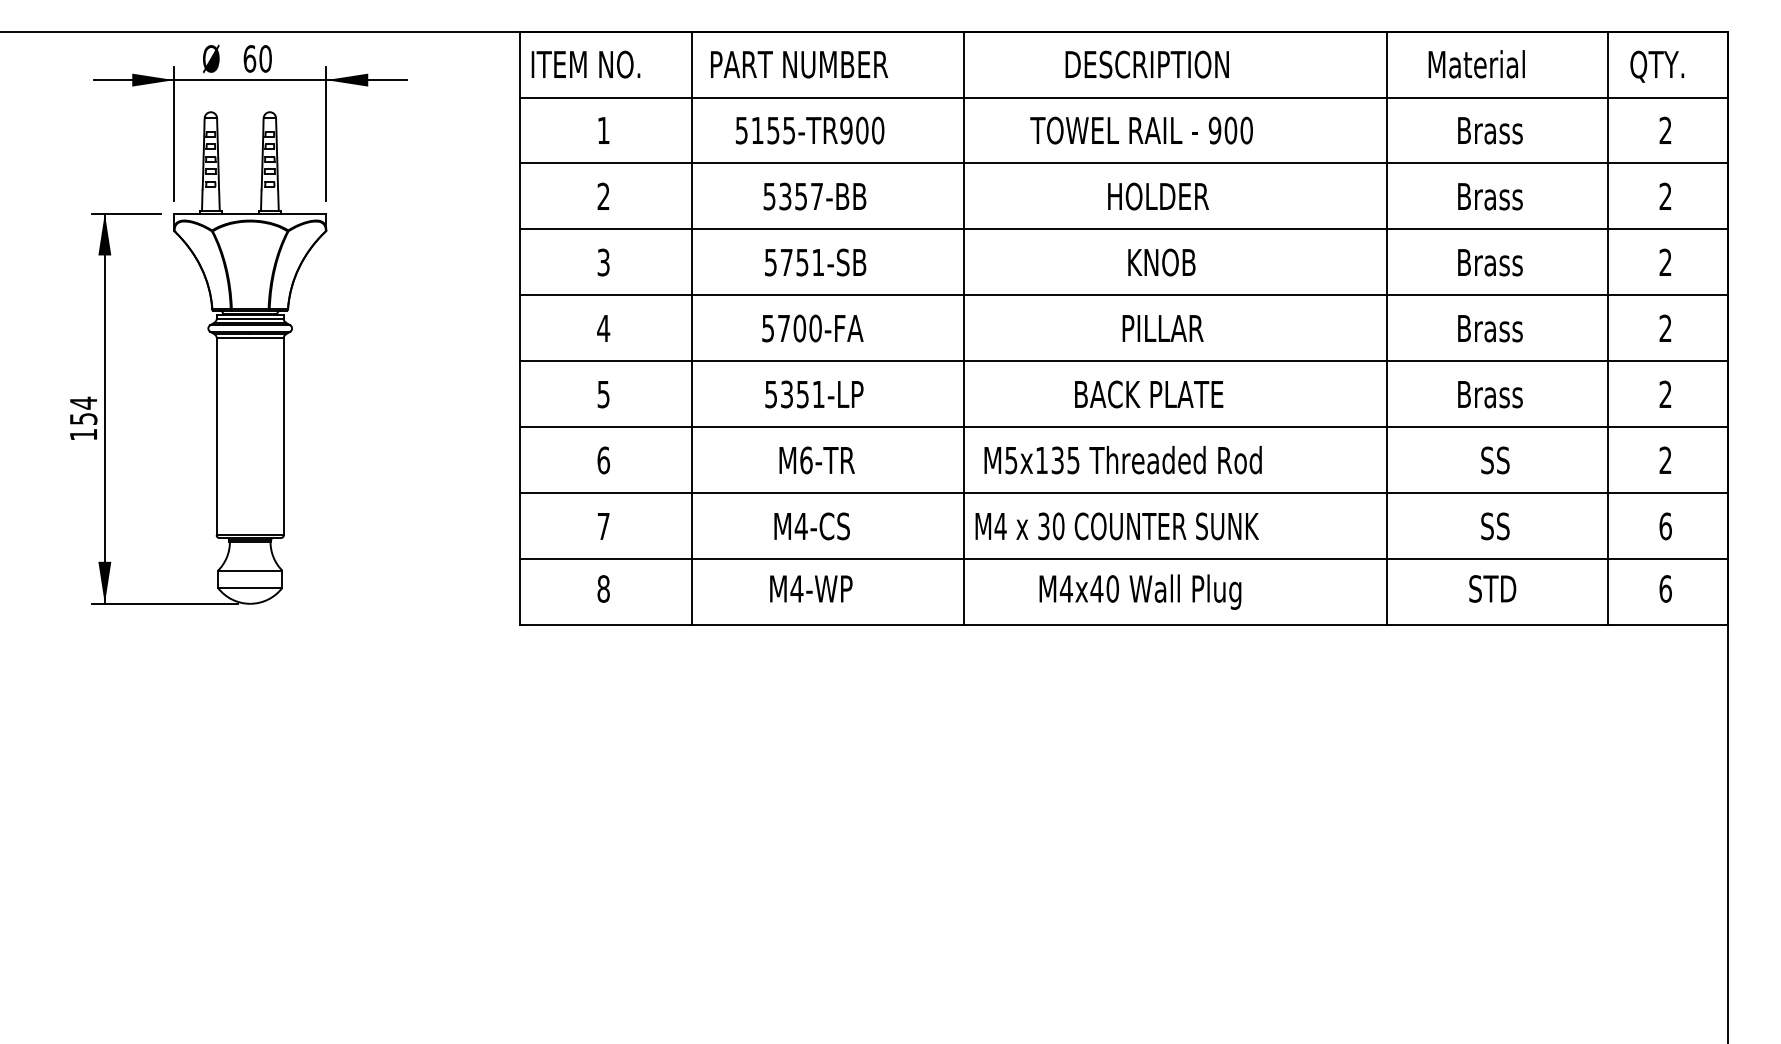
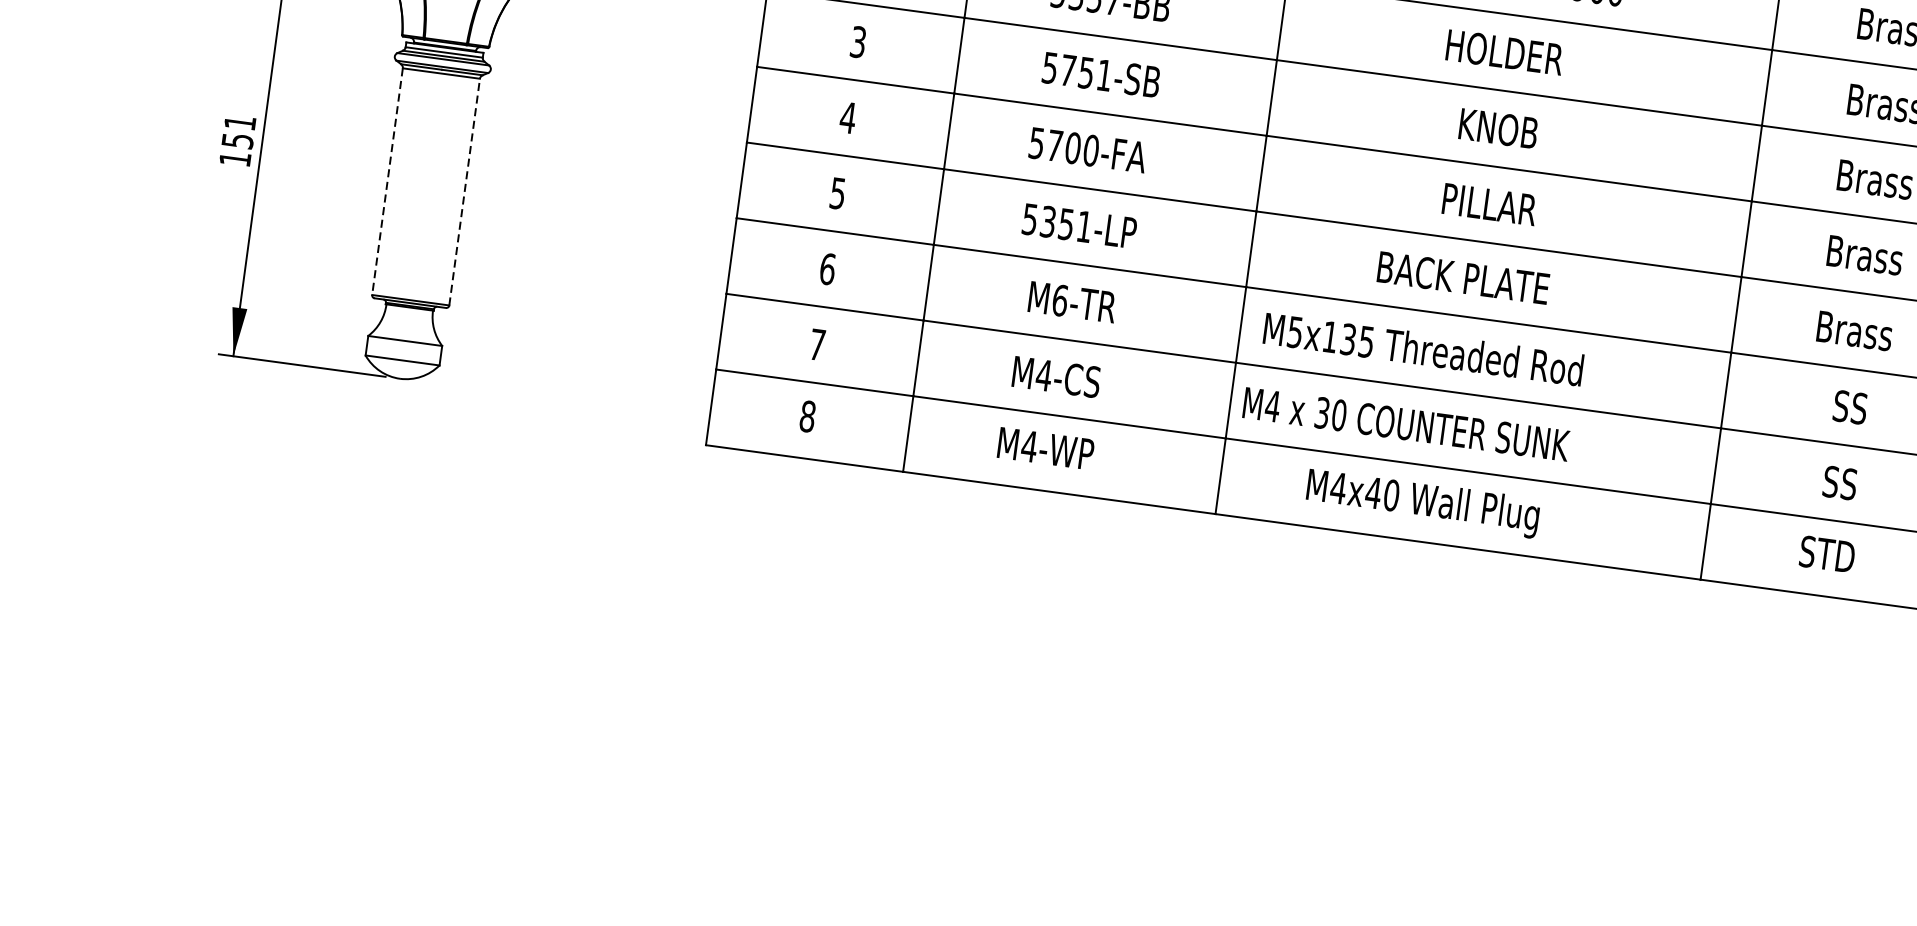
text: (83, 402) -> (240, 122), 154 -> 151
line: (216, 436) -> (387, 181), solid -> dashed
line: (283, 436) -> (464, 192), solid -> dashed

